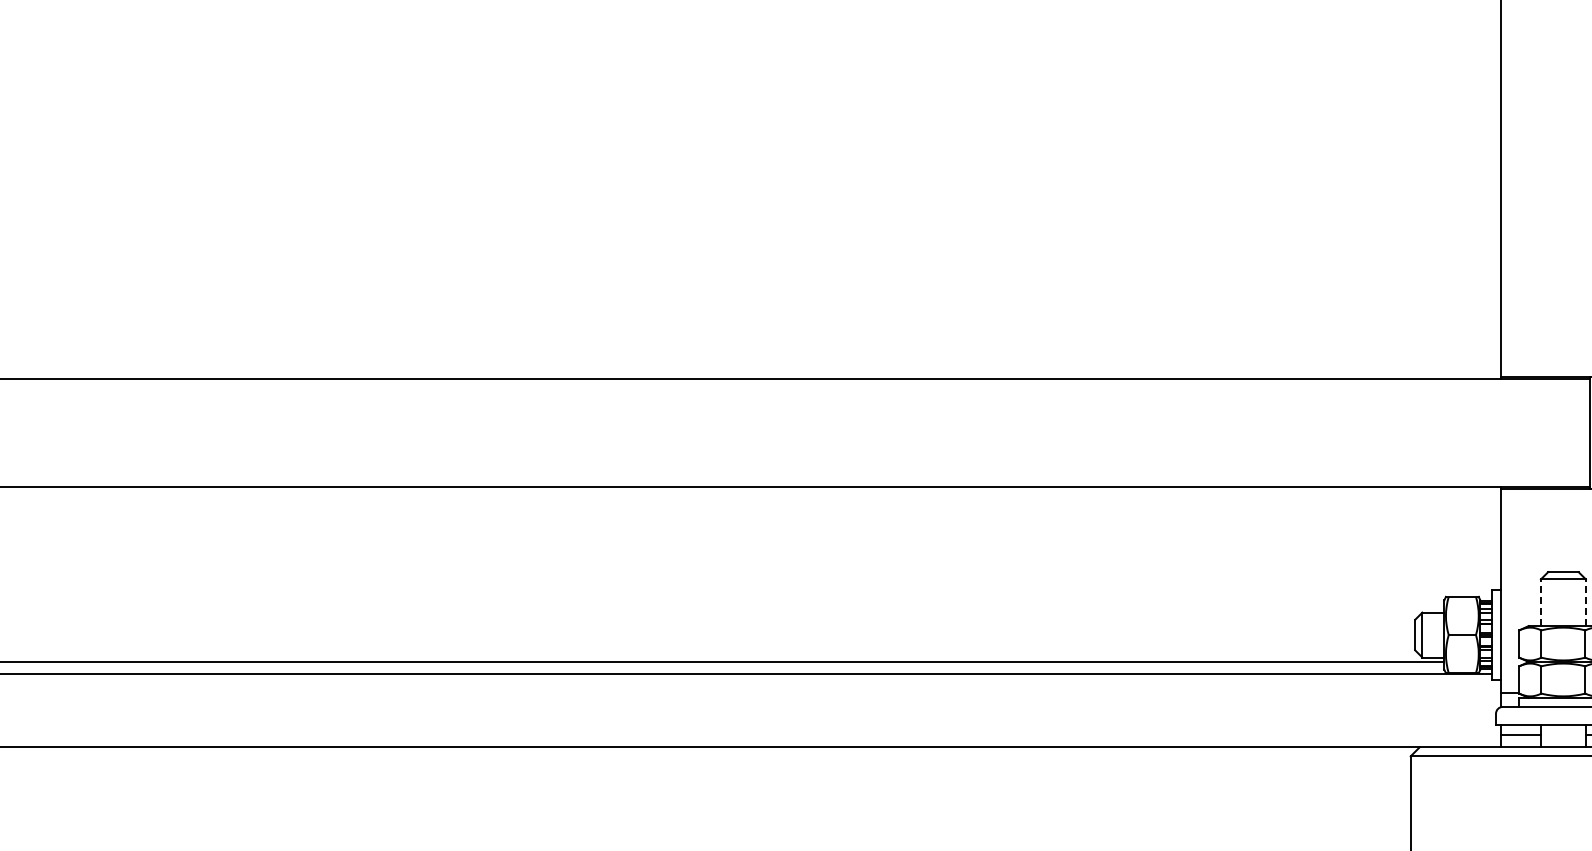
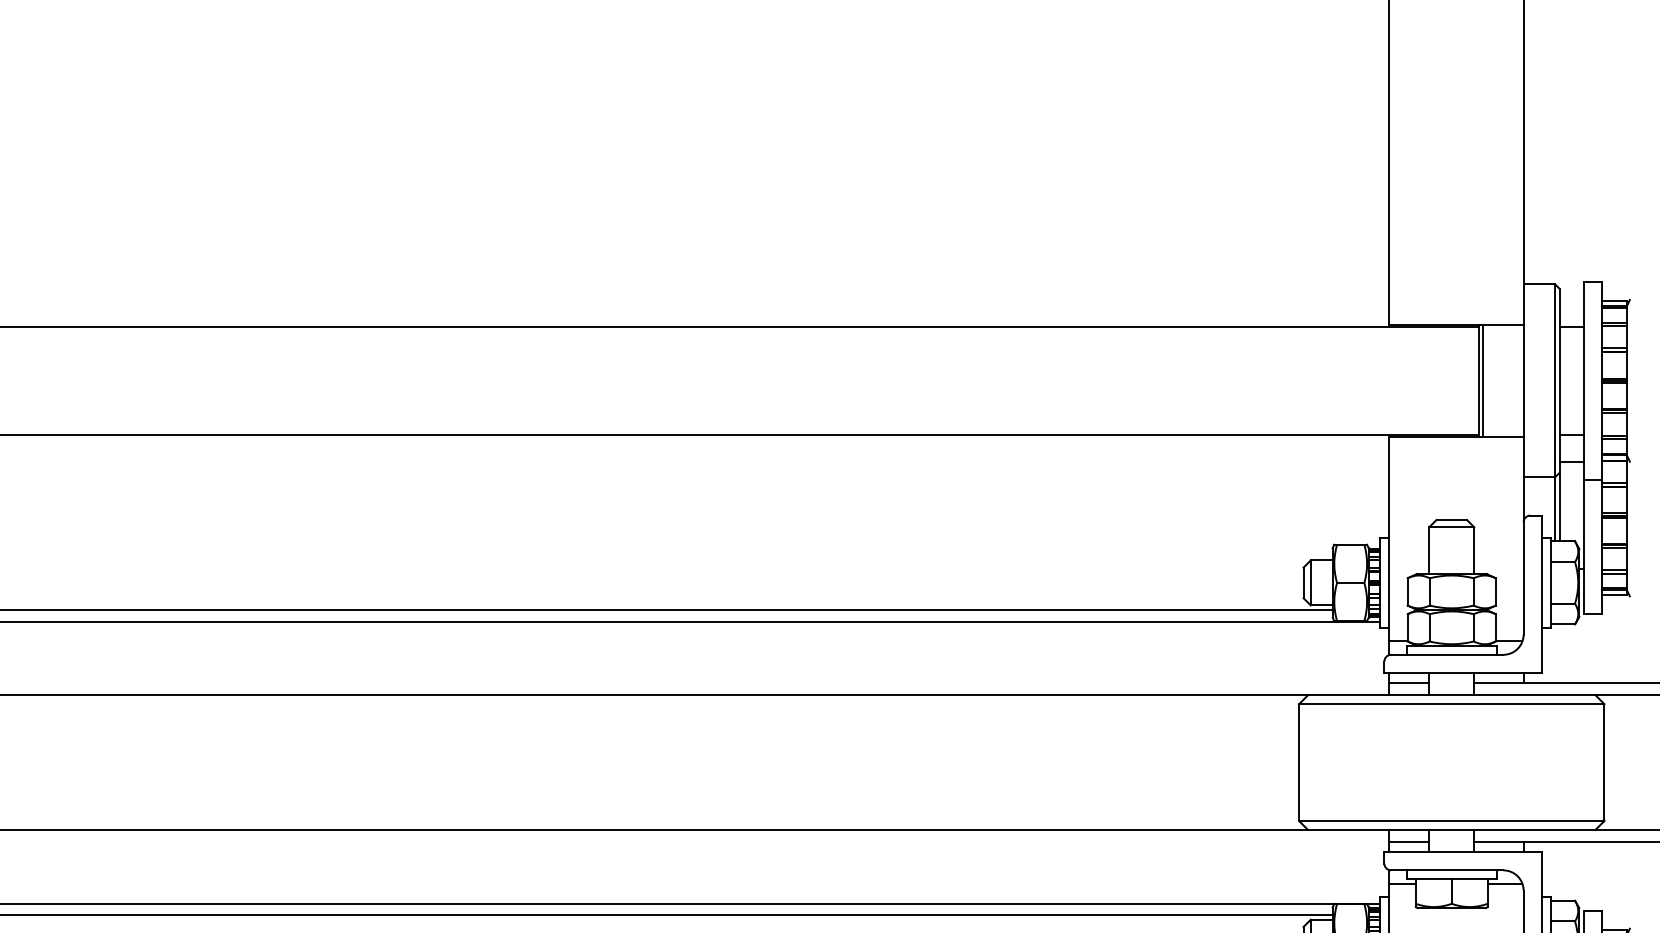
line: (1541, 602) -> (1429, 550), dashed -> solid
line: (1586, 602) -> (1474, 550), dashed -> solid

